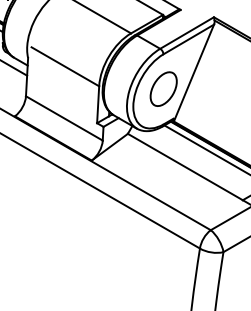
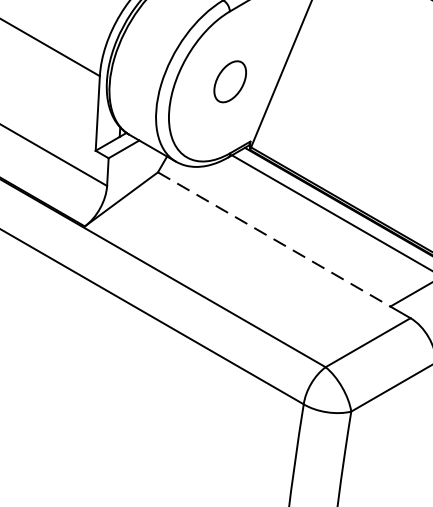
part: (163, 88) -> (229, 80), size x0.6
line: (185, 167) -> (274, 240), solid -> dashed

